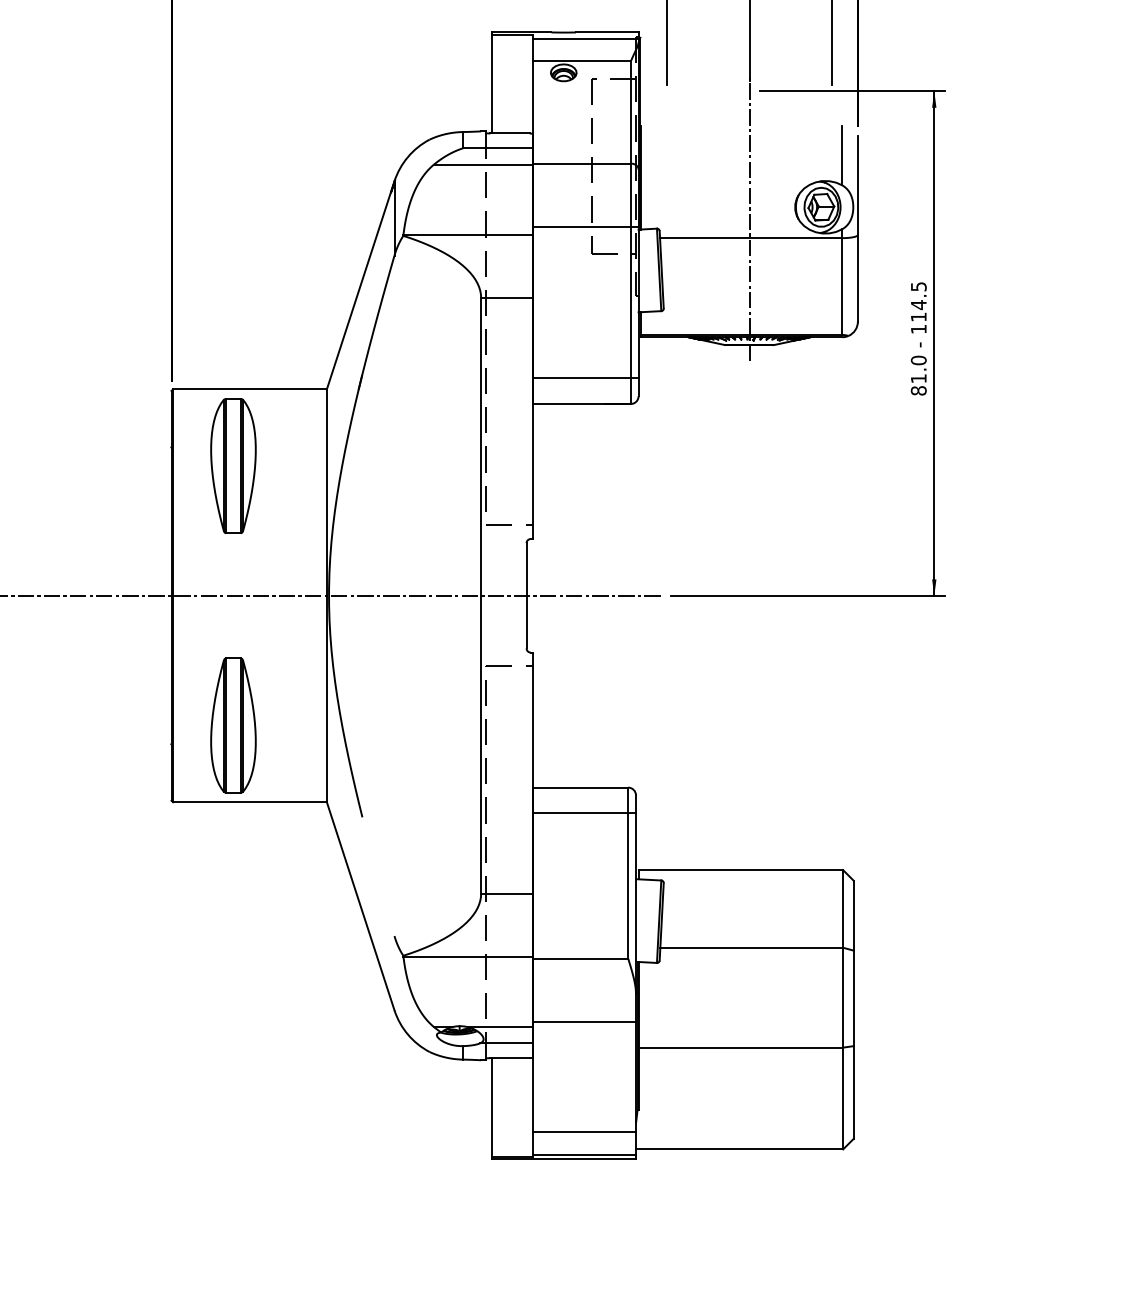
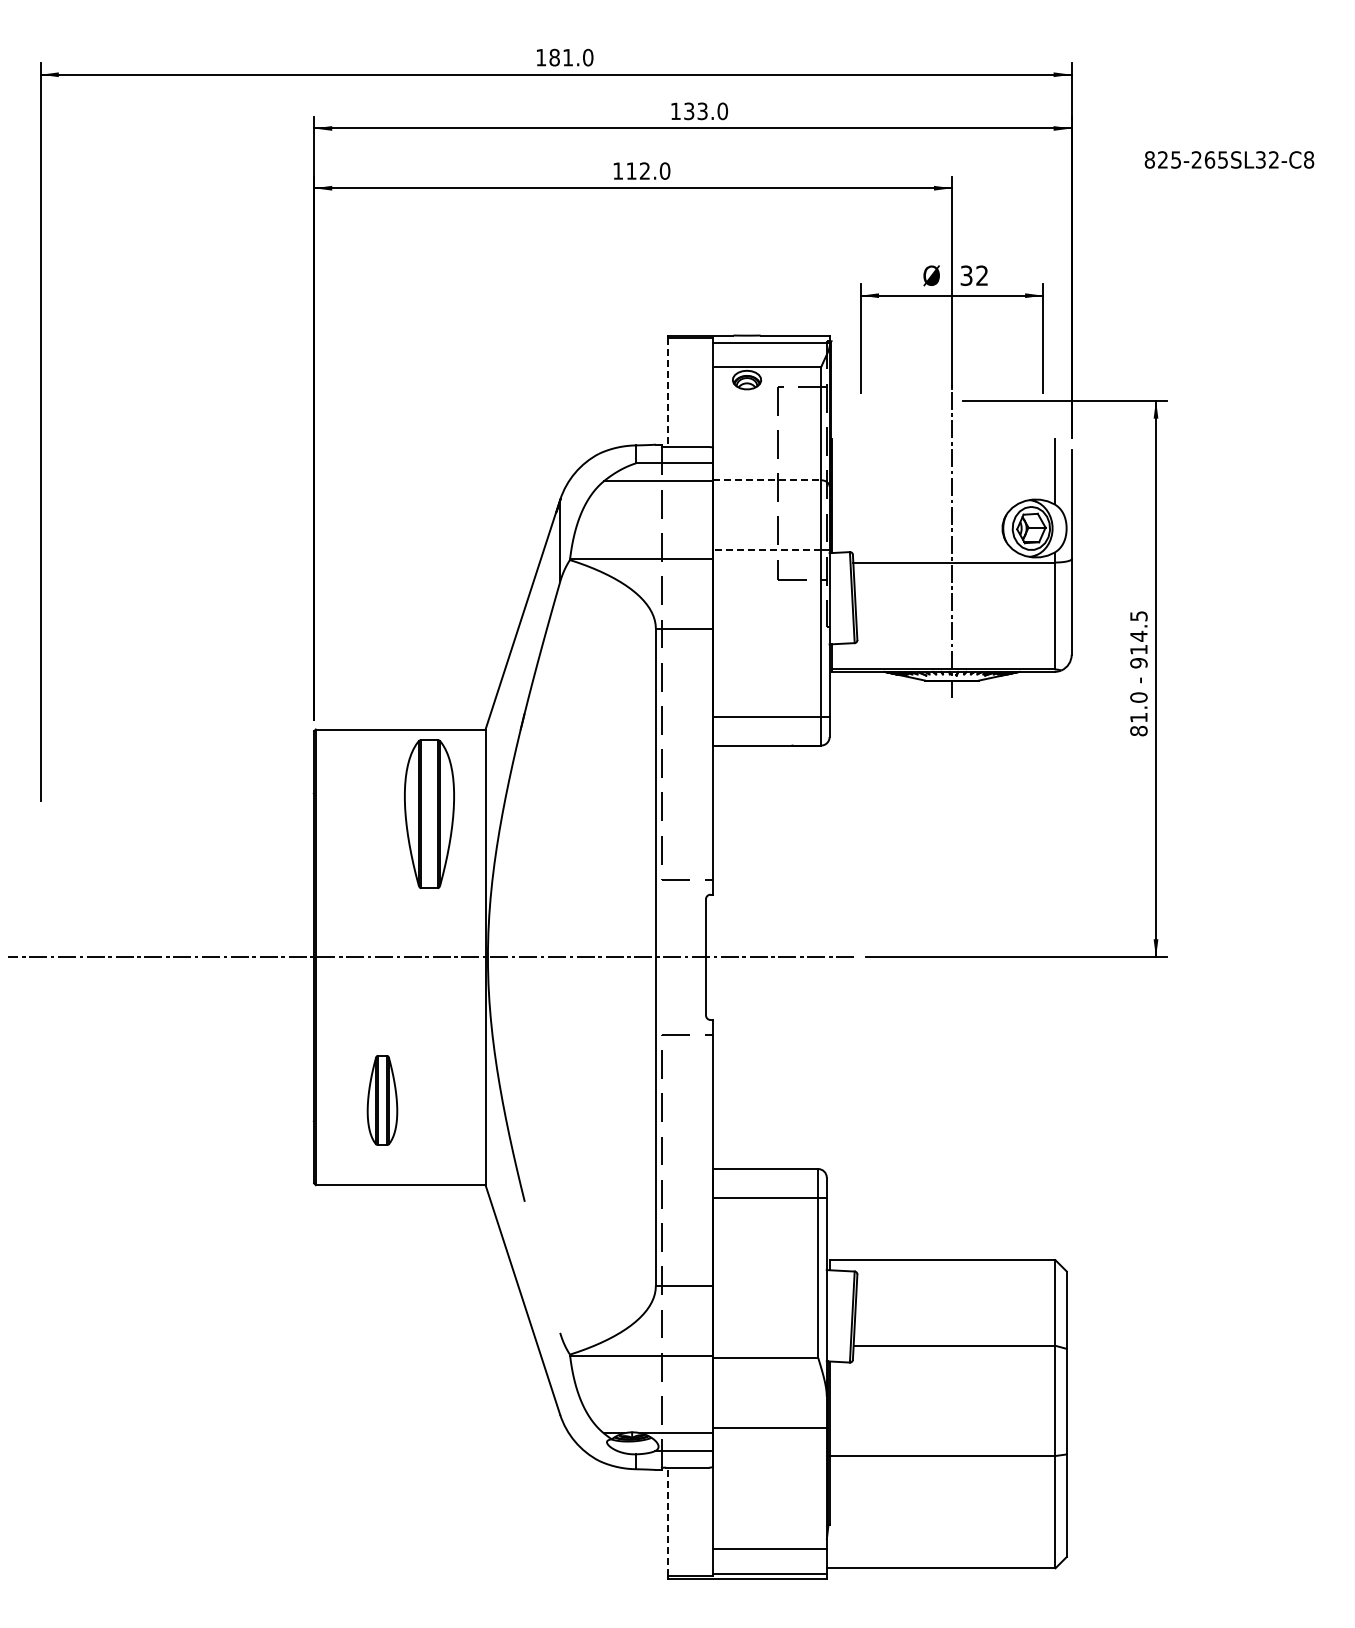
line: (491, 84) -> (667, 393), solid -> dashed
line: (582, 163) -> (767, 480), solid -> dashed
line: (581, 227) -> (766, 550), solid -> dashed
text: (918, 329) -> (1138, 663), 114.5 -> 914.5
part: (233, 465) -> (429, 813), moved
part: (233, 725) -> (382, 1100), size x0.6
line: (491, 1106) -> (667, 1521), solid -> dashed

